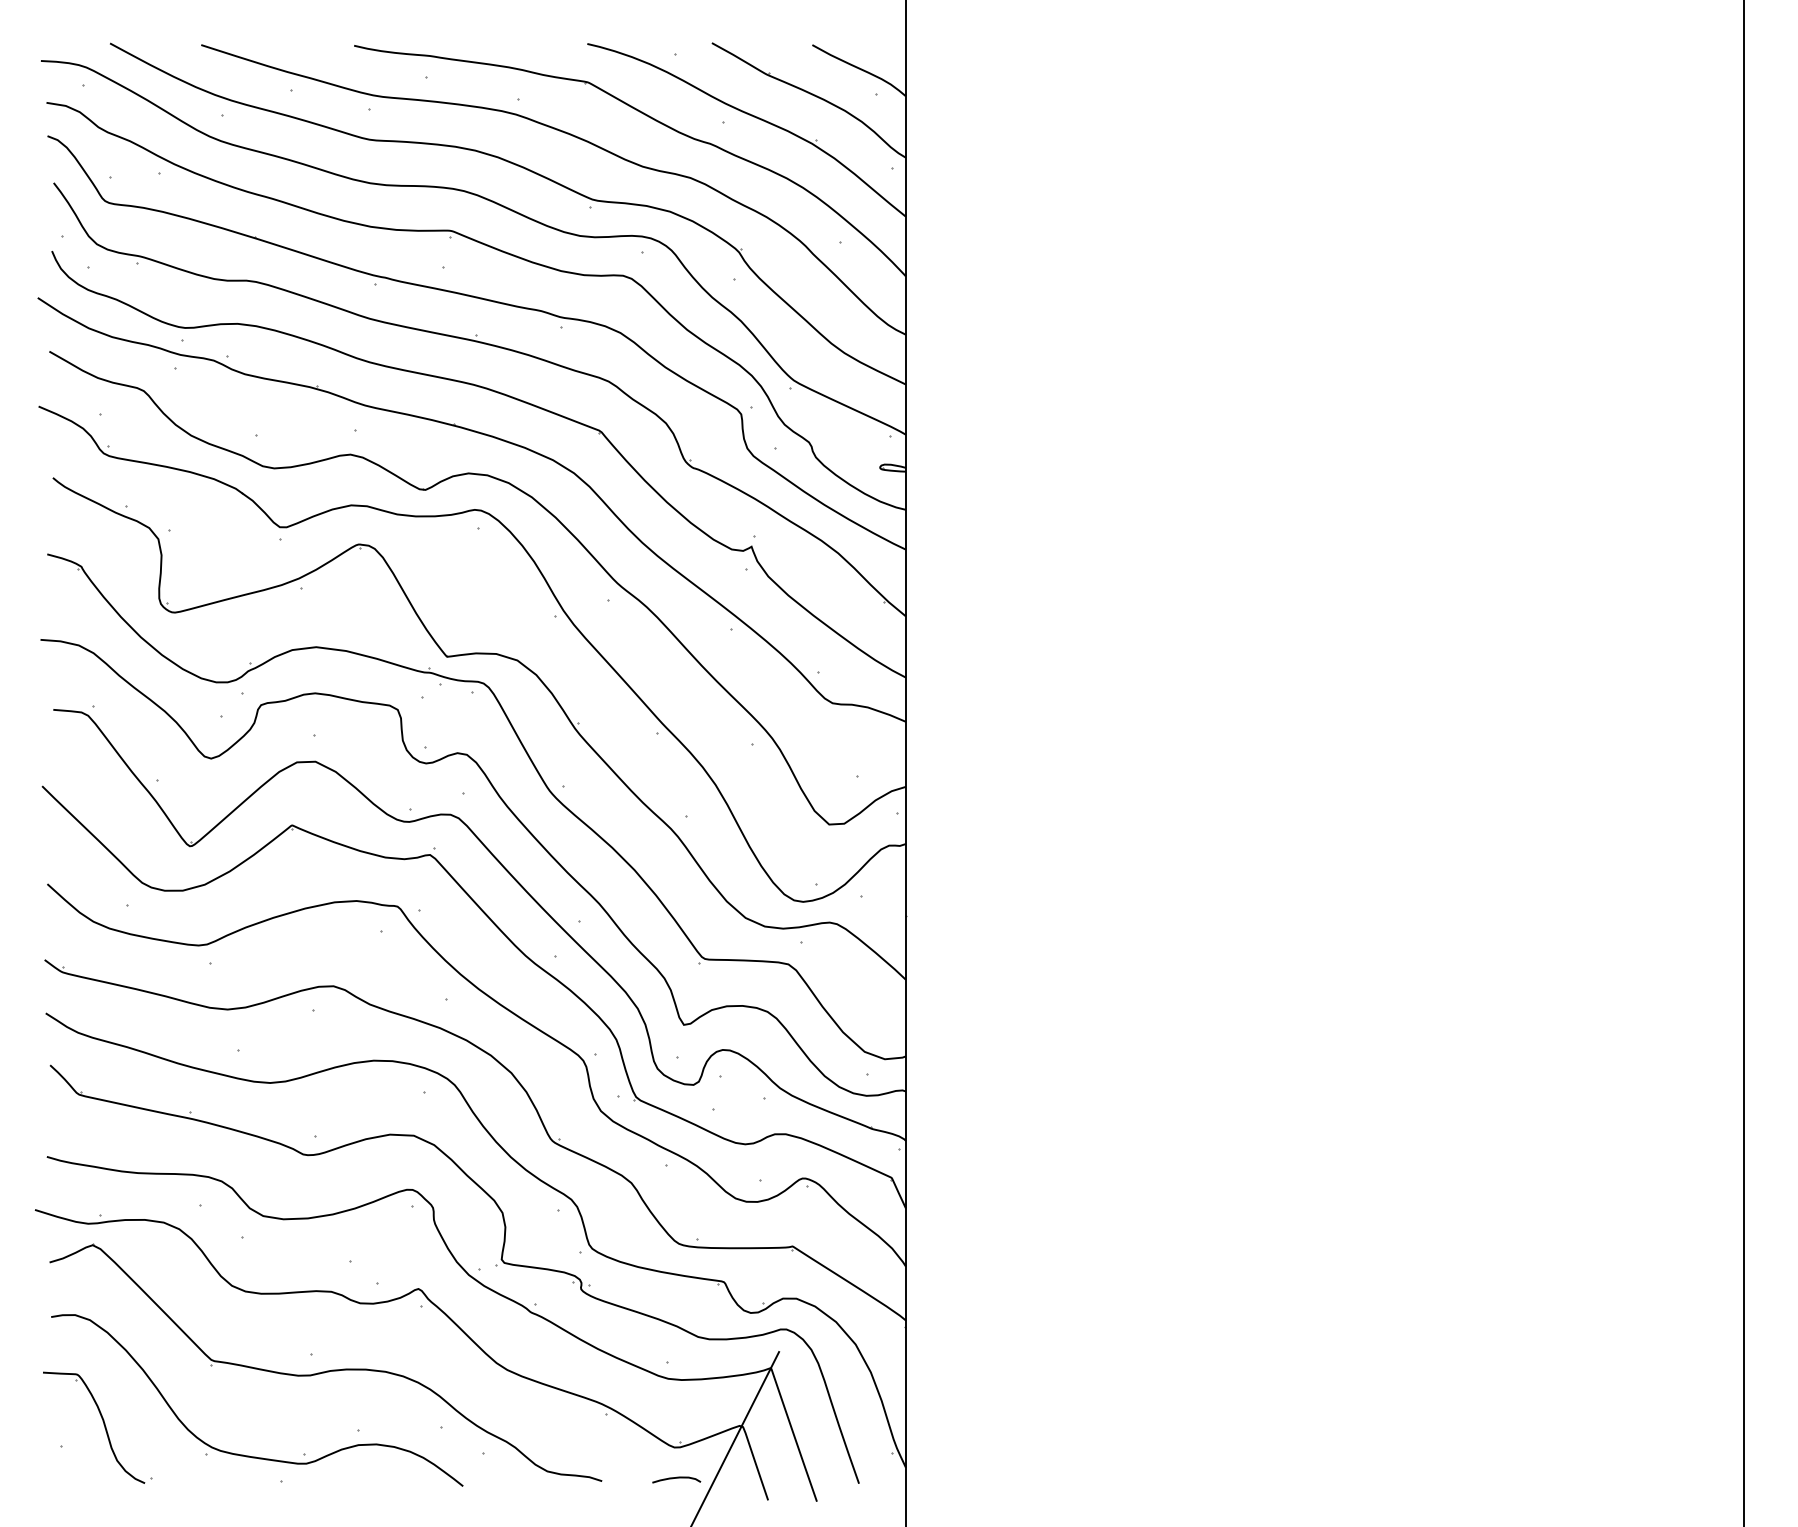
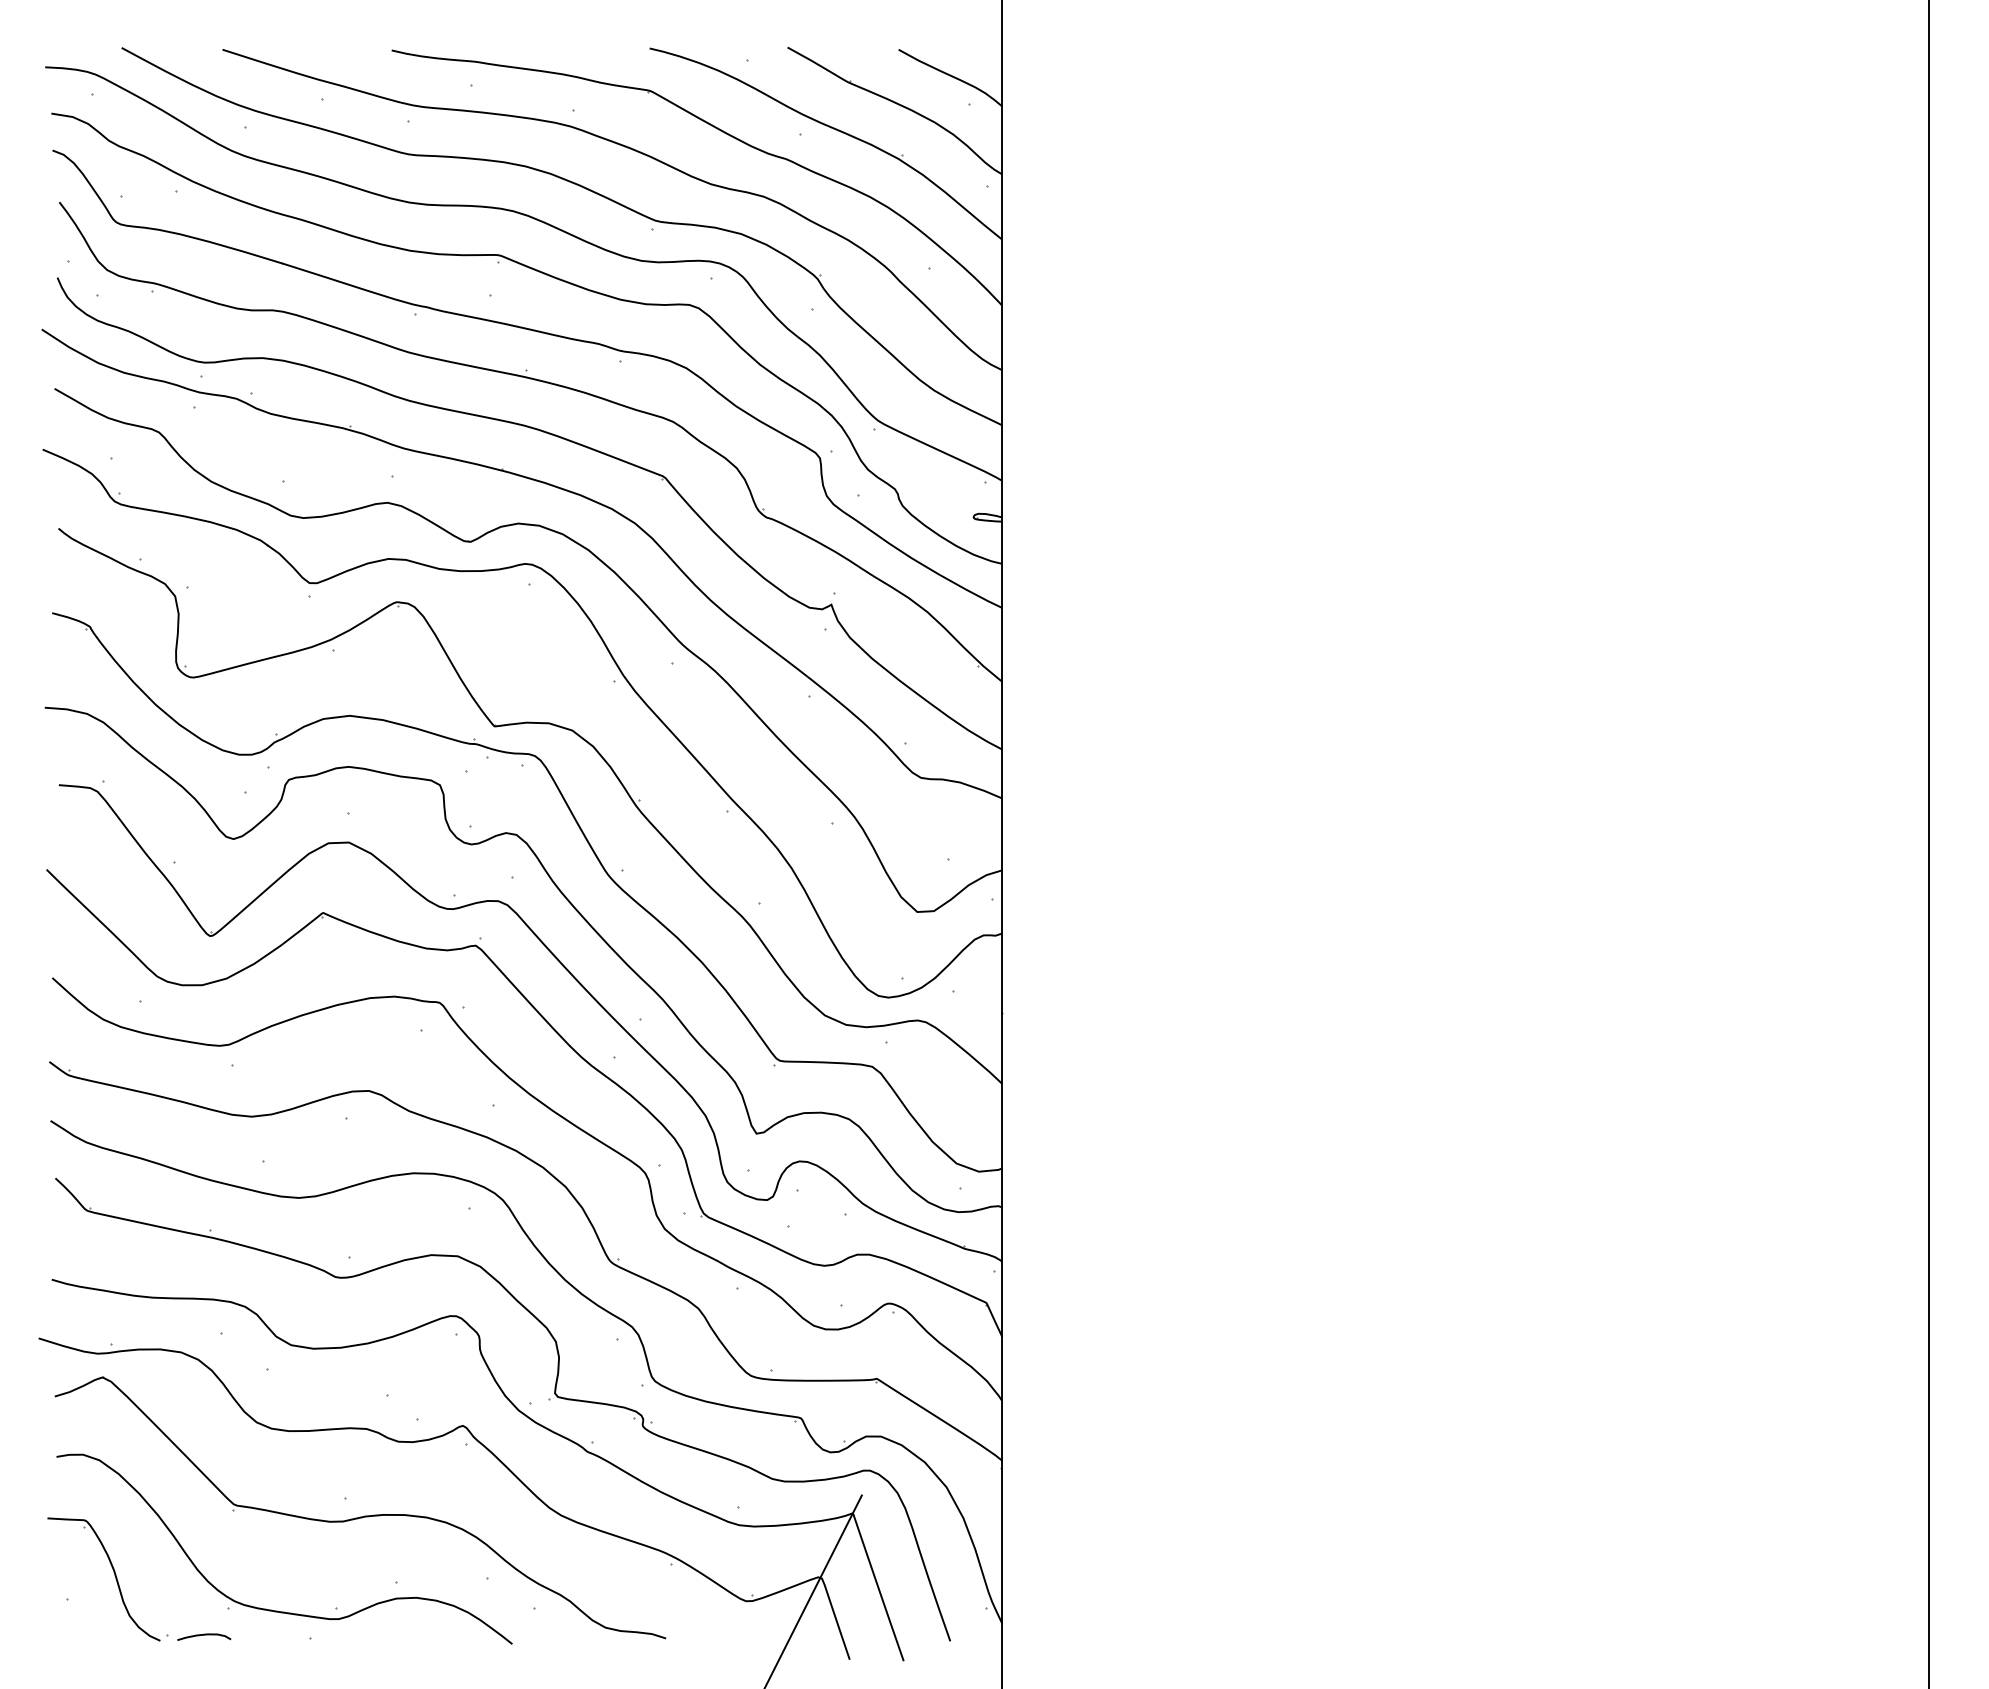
curve: (676, 1478) -> (204, 1635), moved

